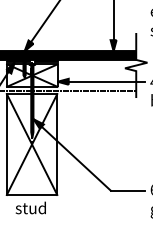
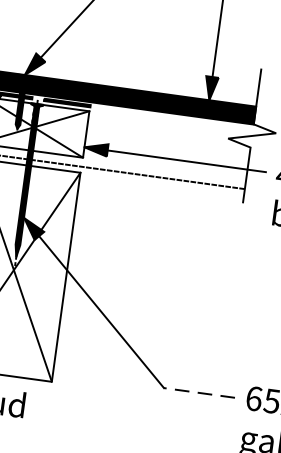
line: (127, 190) -> (198, 392), solid -> dashed

